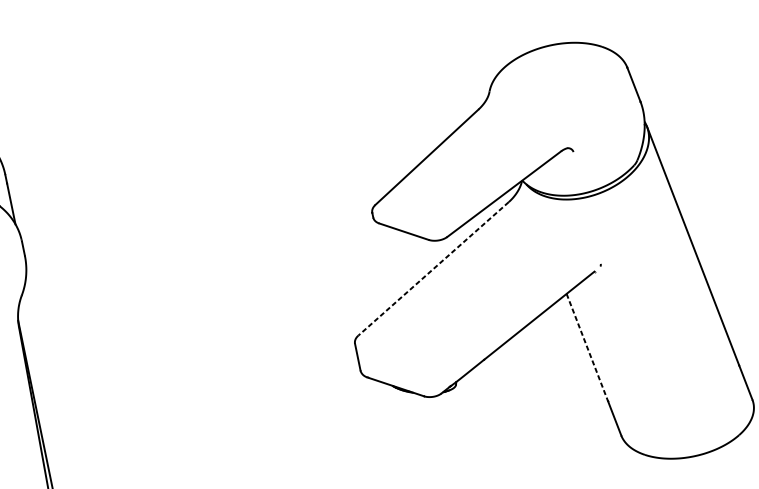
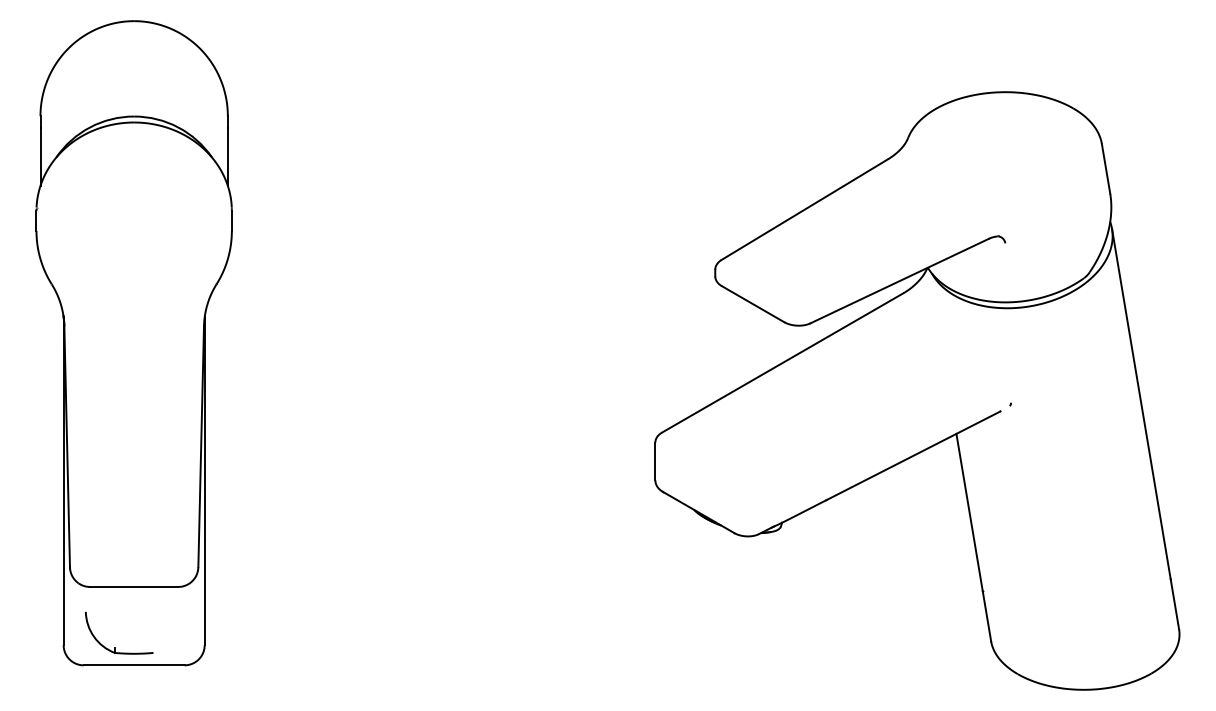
line: (433, 269) -> (782, 363), dashed -> solid
line: (587, 347) -> (969, 512), dashed -> solid

